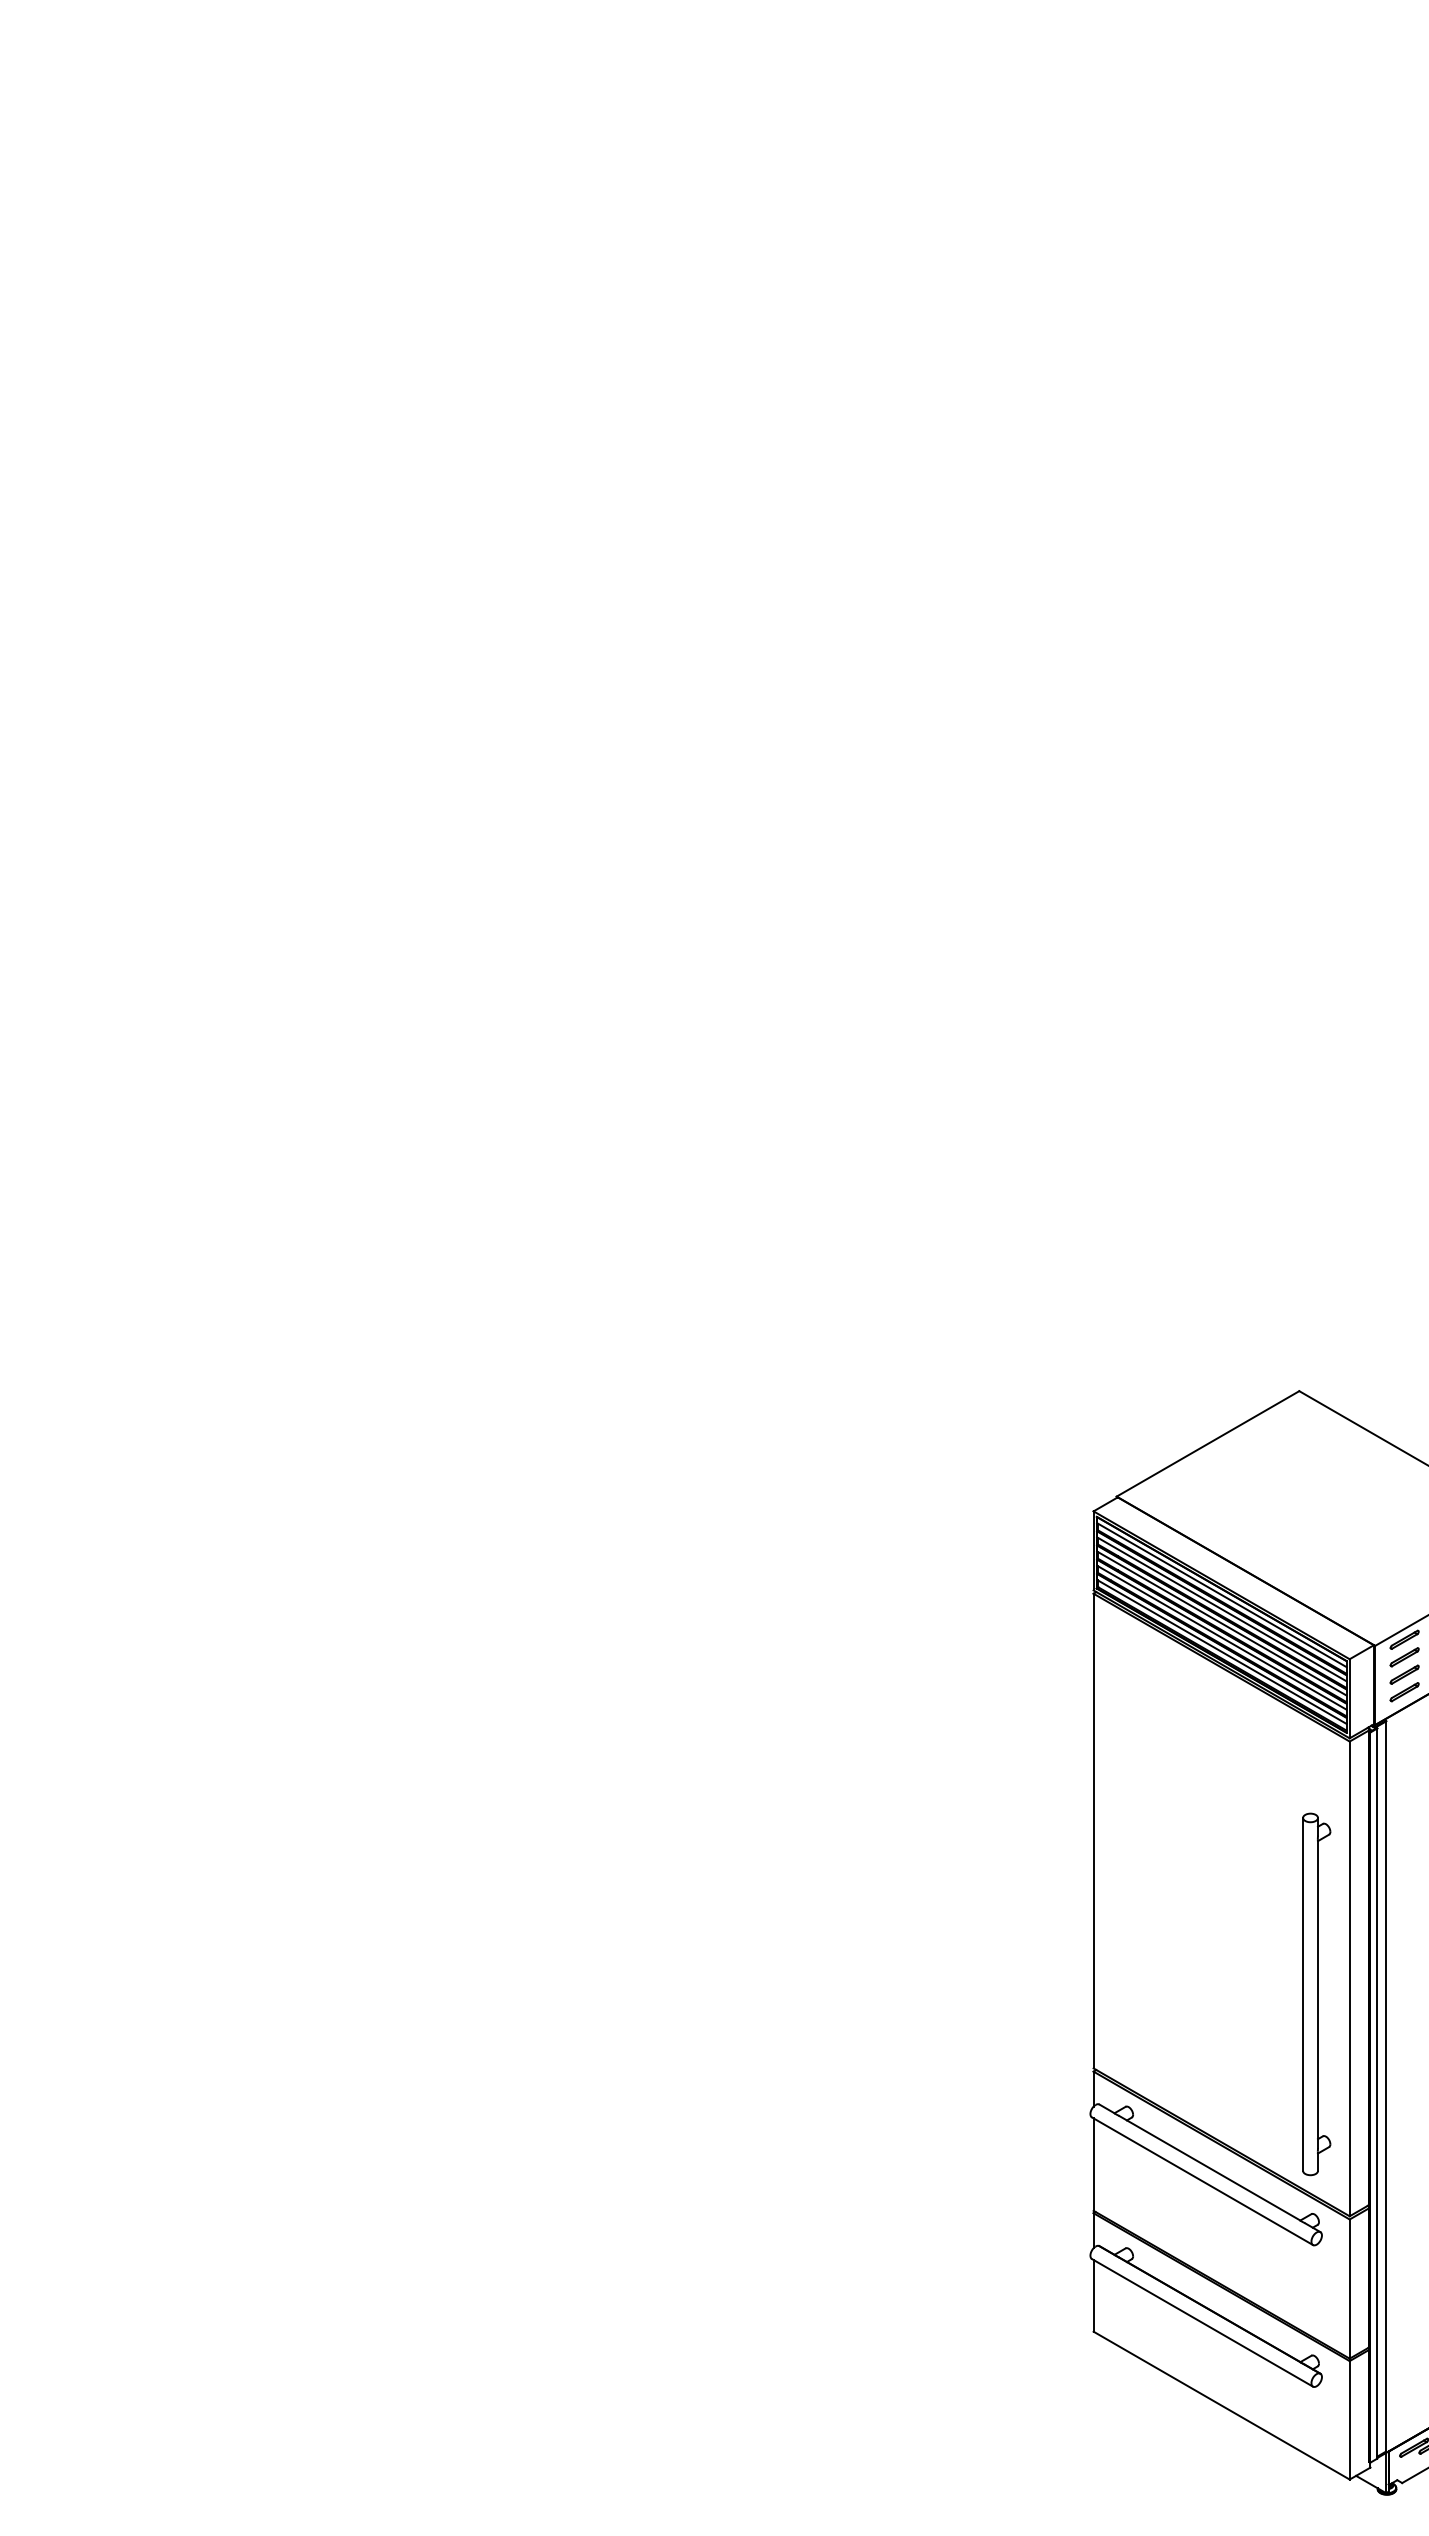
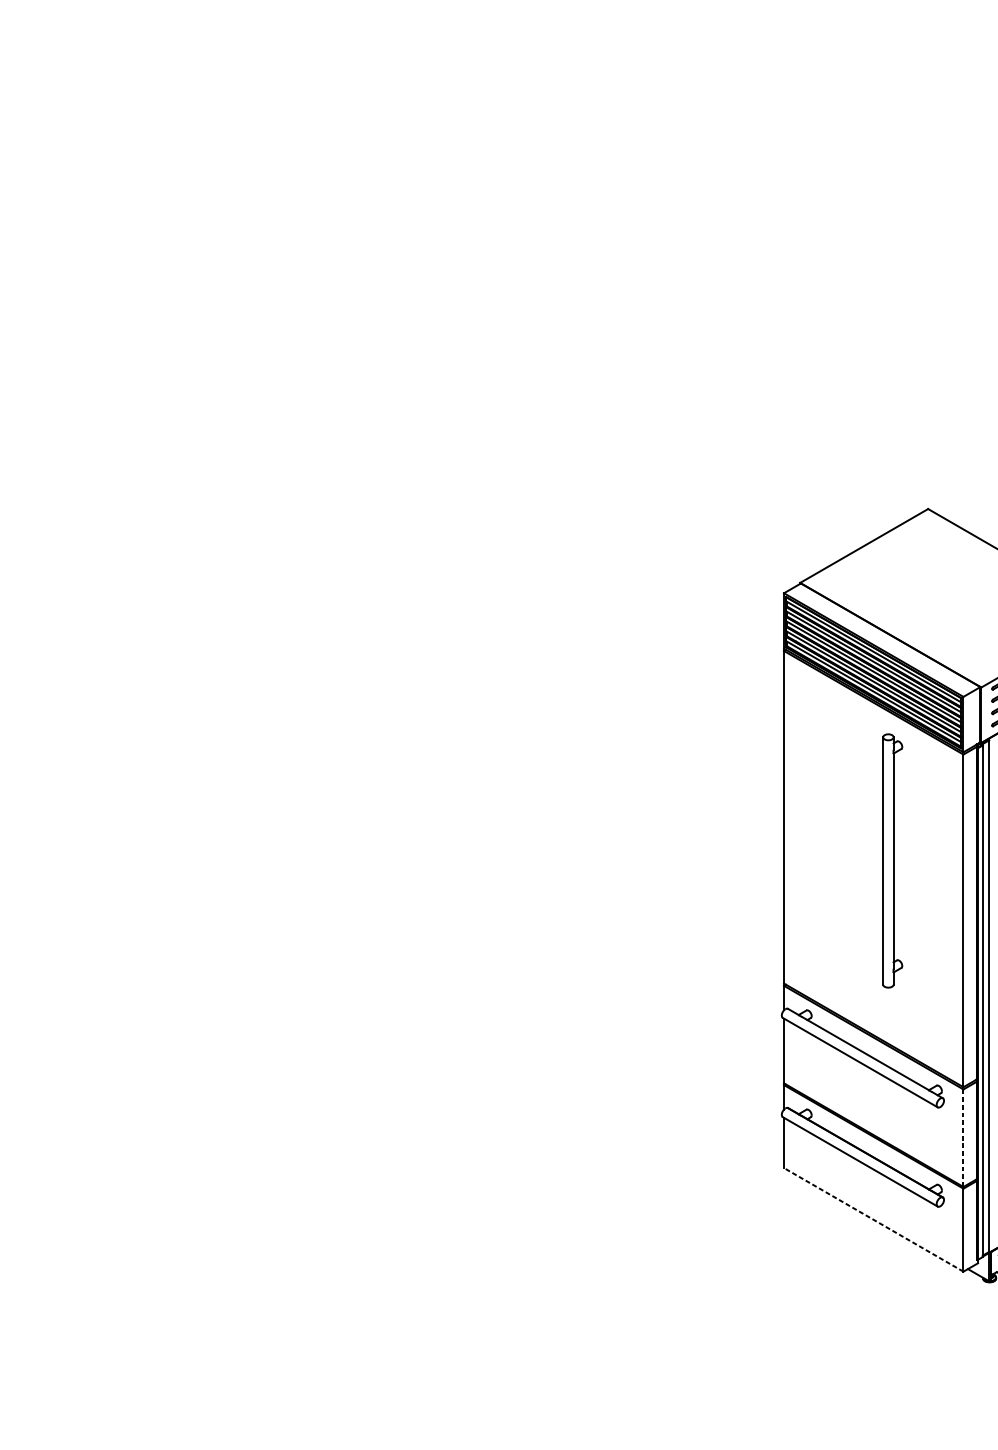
part: (1316, 1994) -> (892, 861), moved
line: (1349, 2289) -> (963, 1138), solid -> dashed
line: (1221, 2405) -> (873, 1219), solid -> dashed

